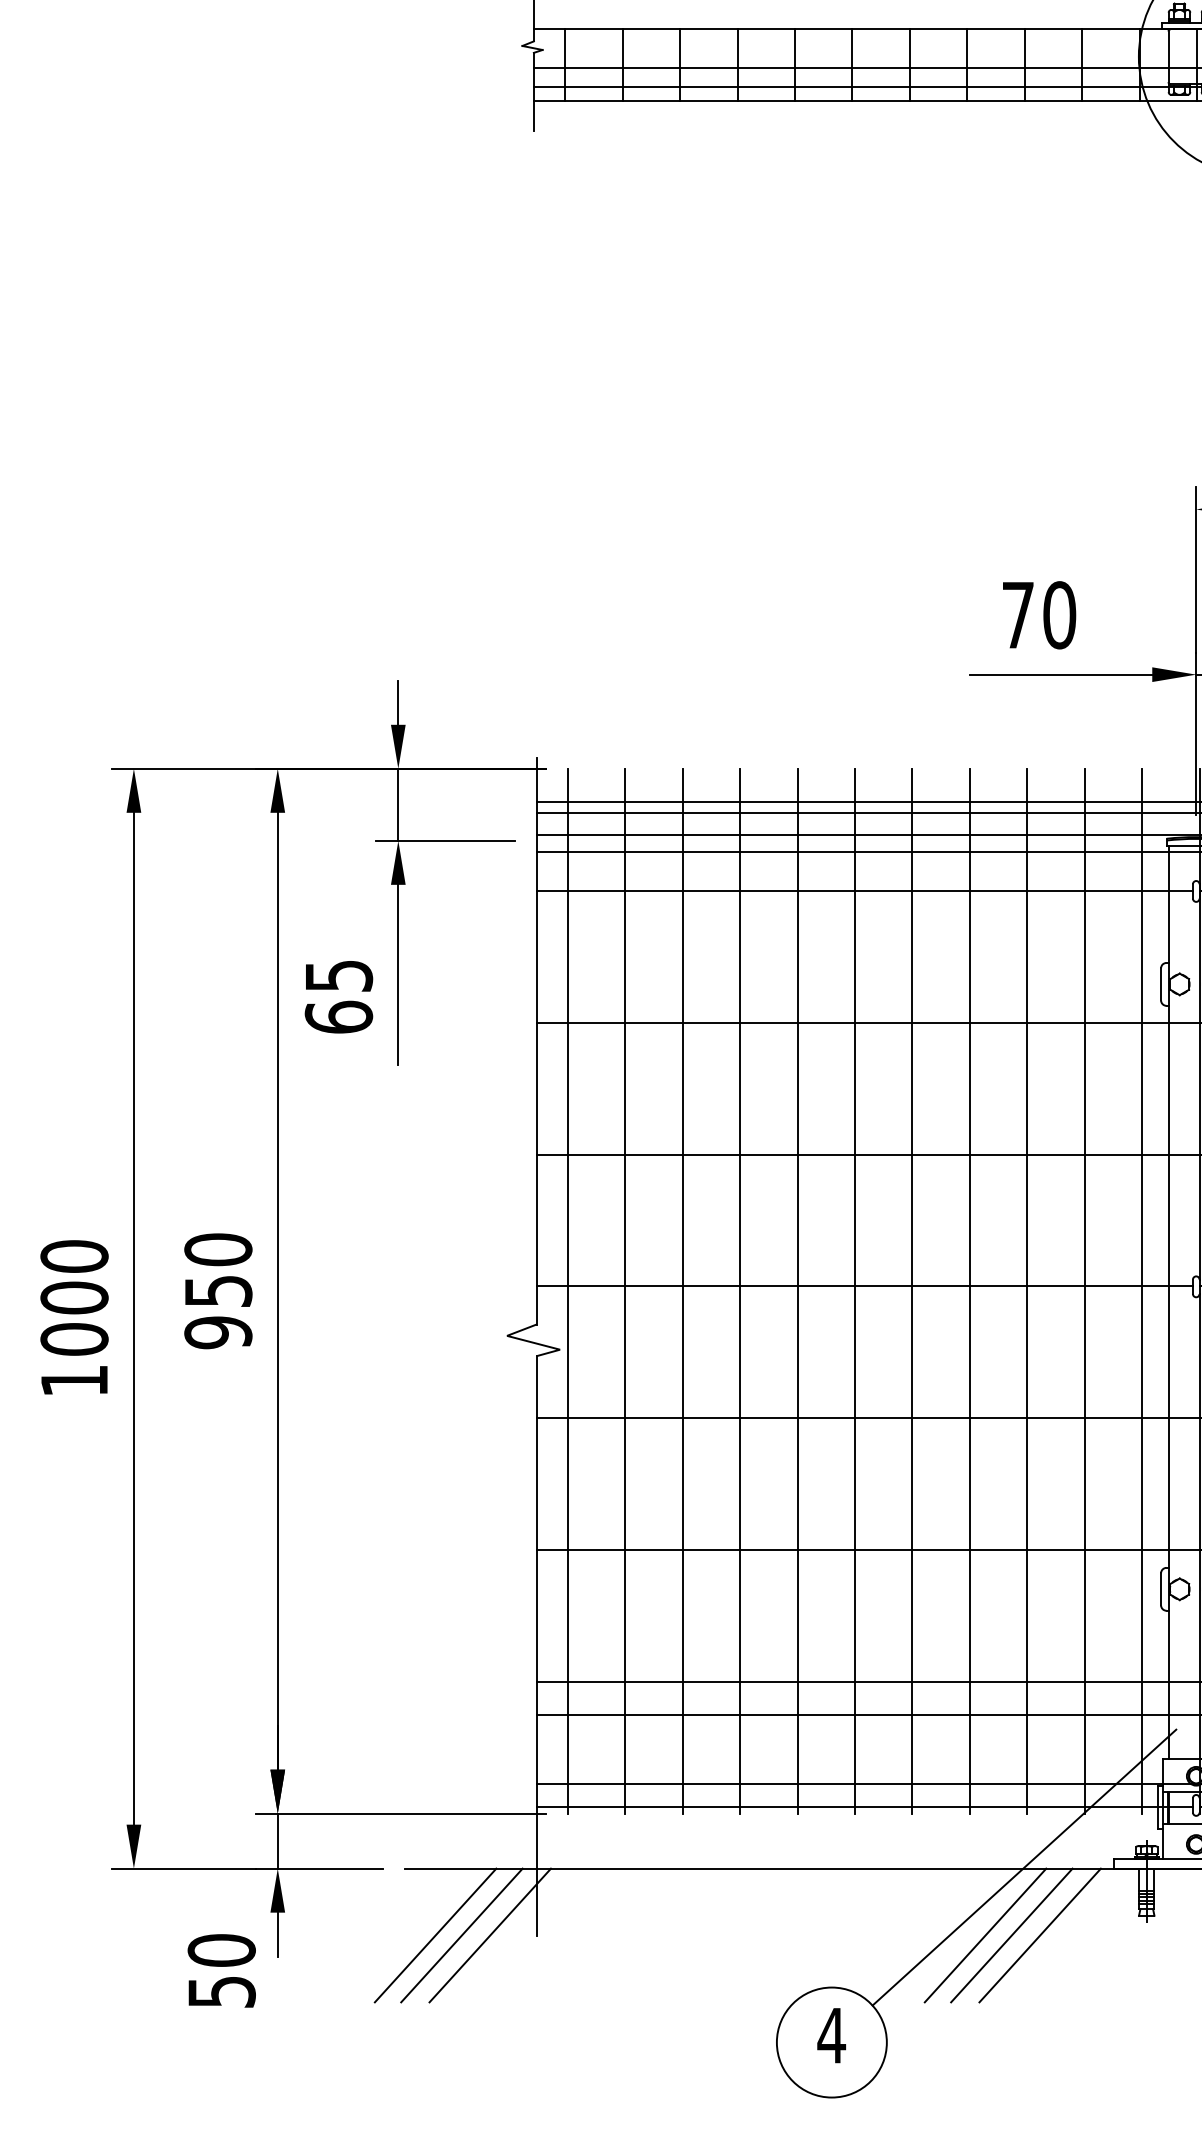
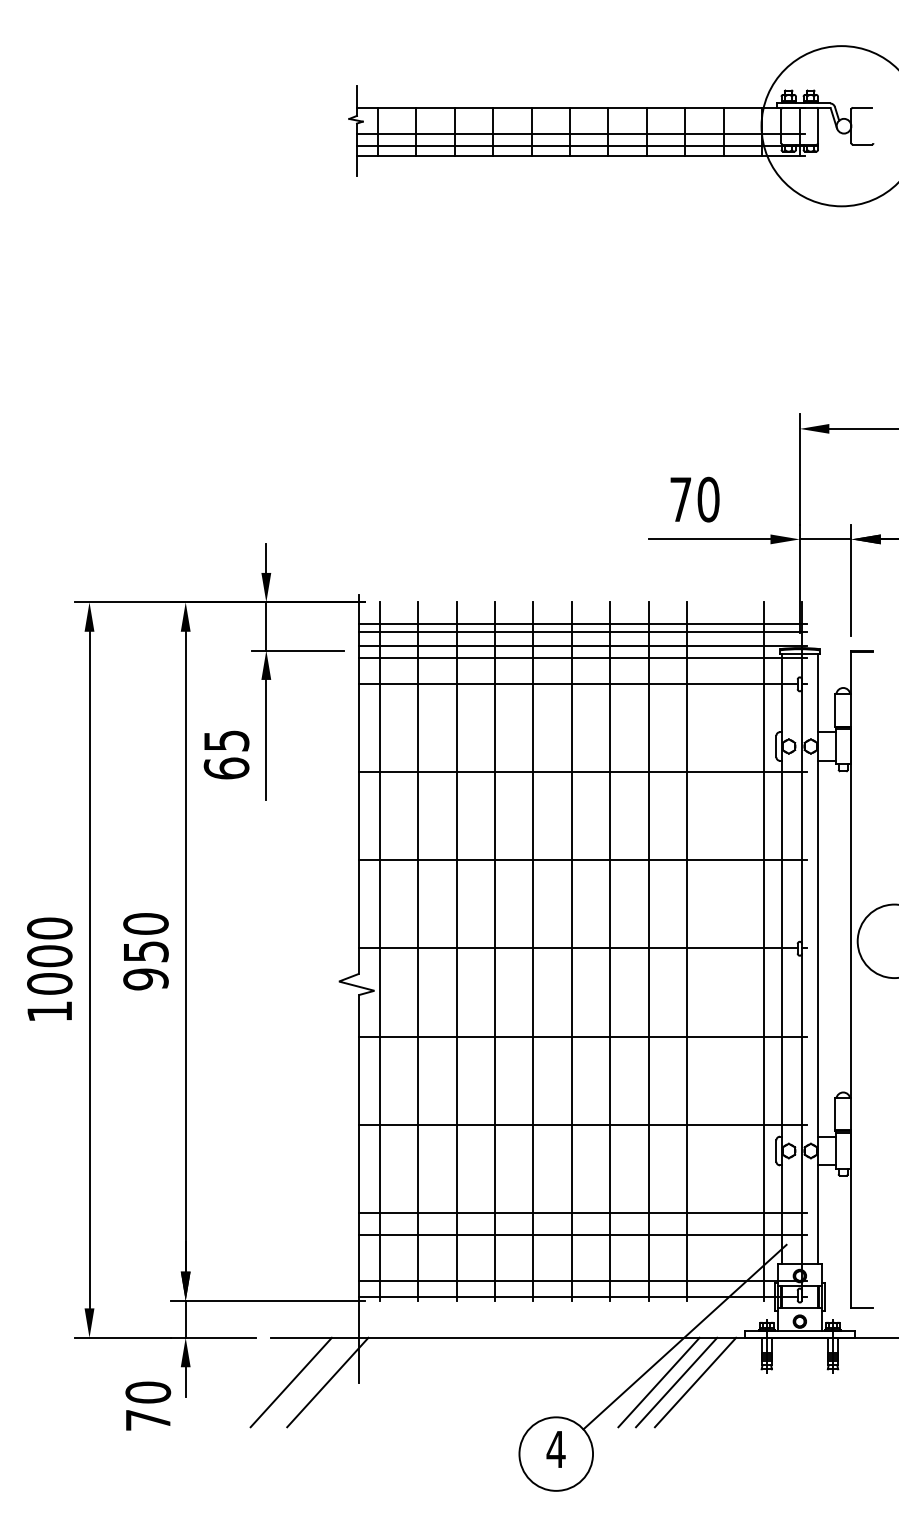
line: (1084, 1290) -> (725, 951), removed
line: (461, 1935) -> (308, 1382), removed
text: (222, 1992) -> (148, 1420), 50 -> 70

